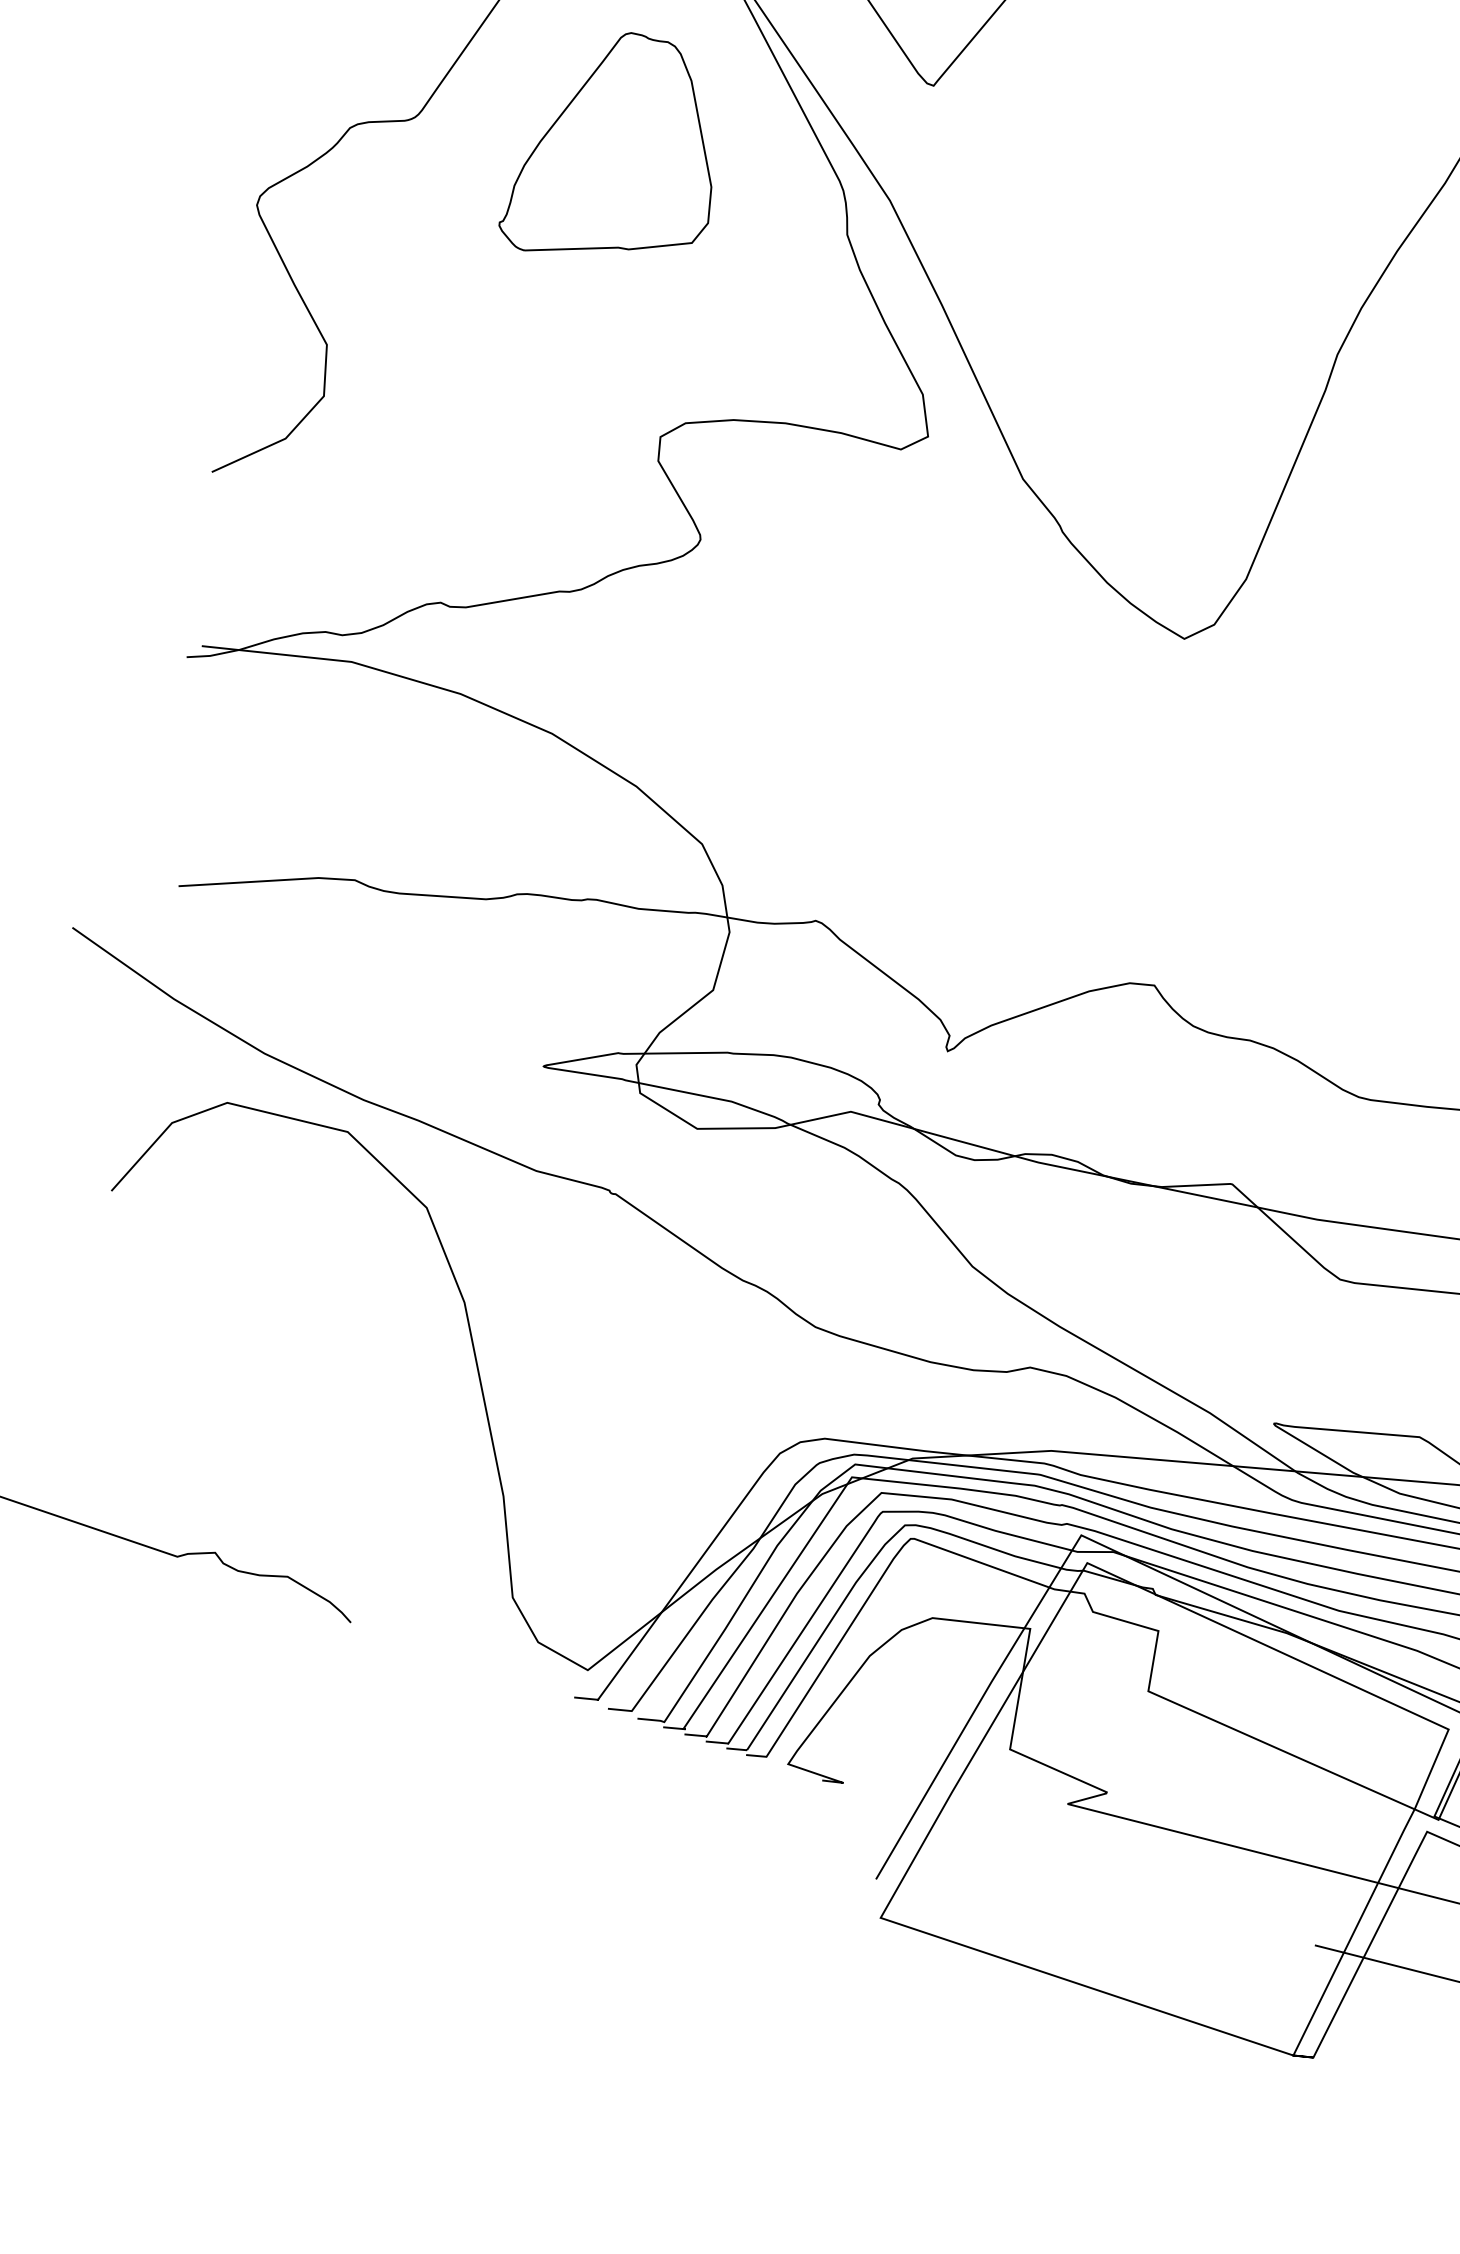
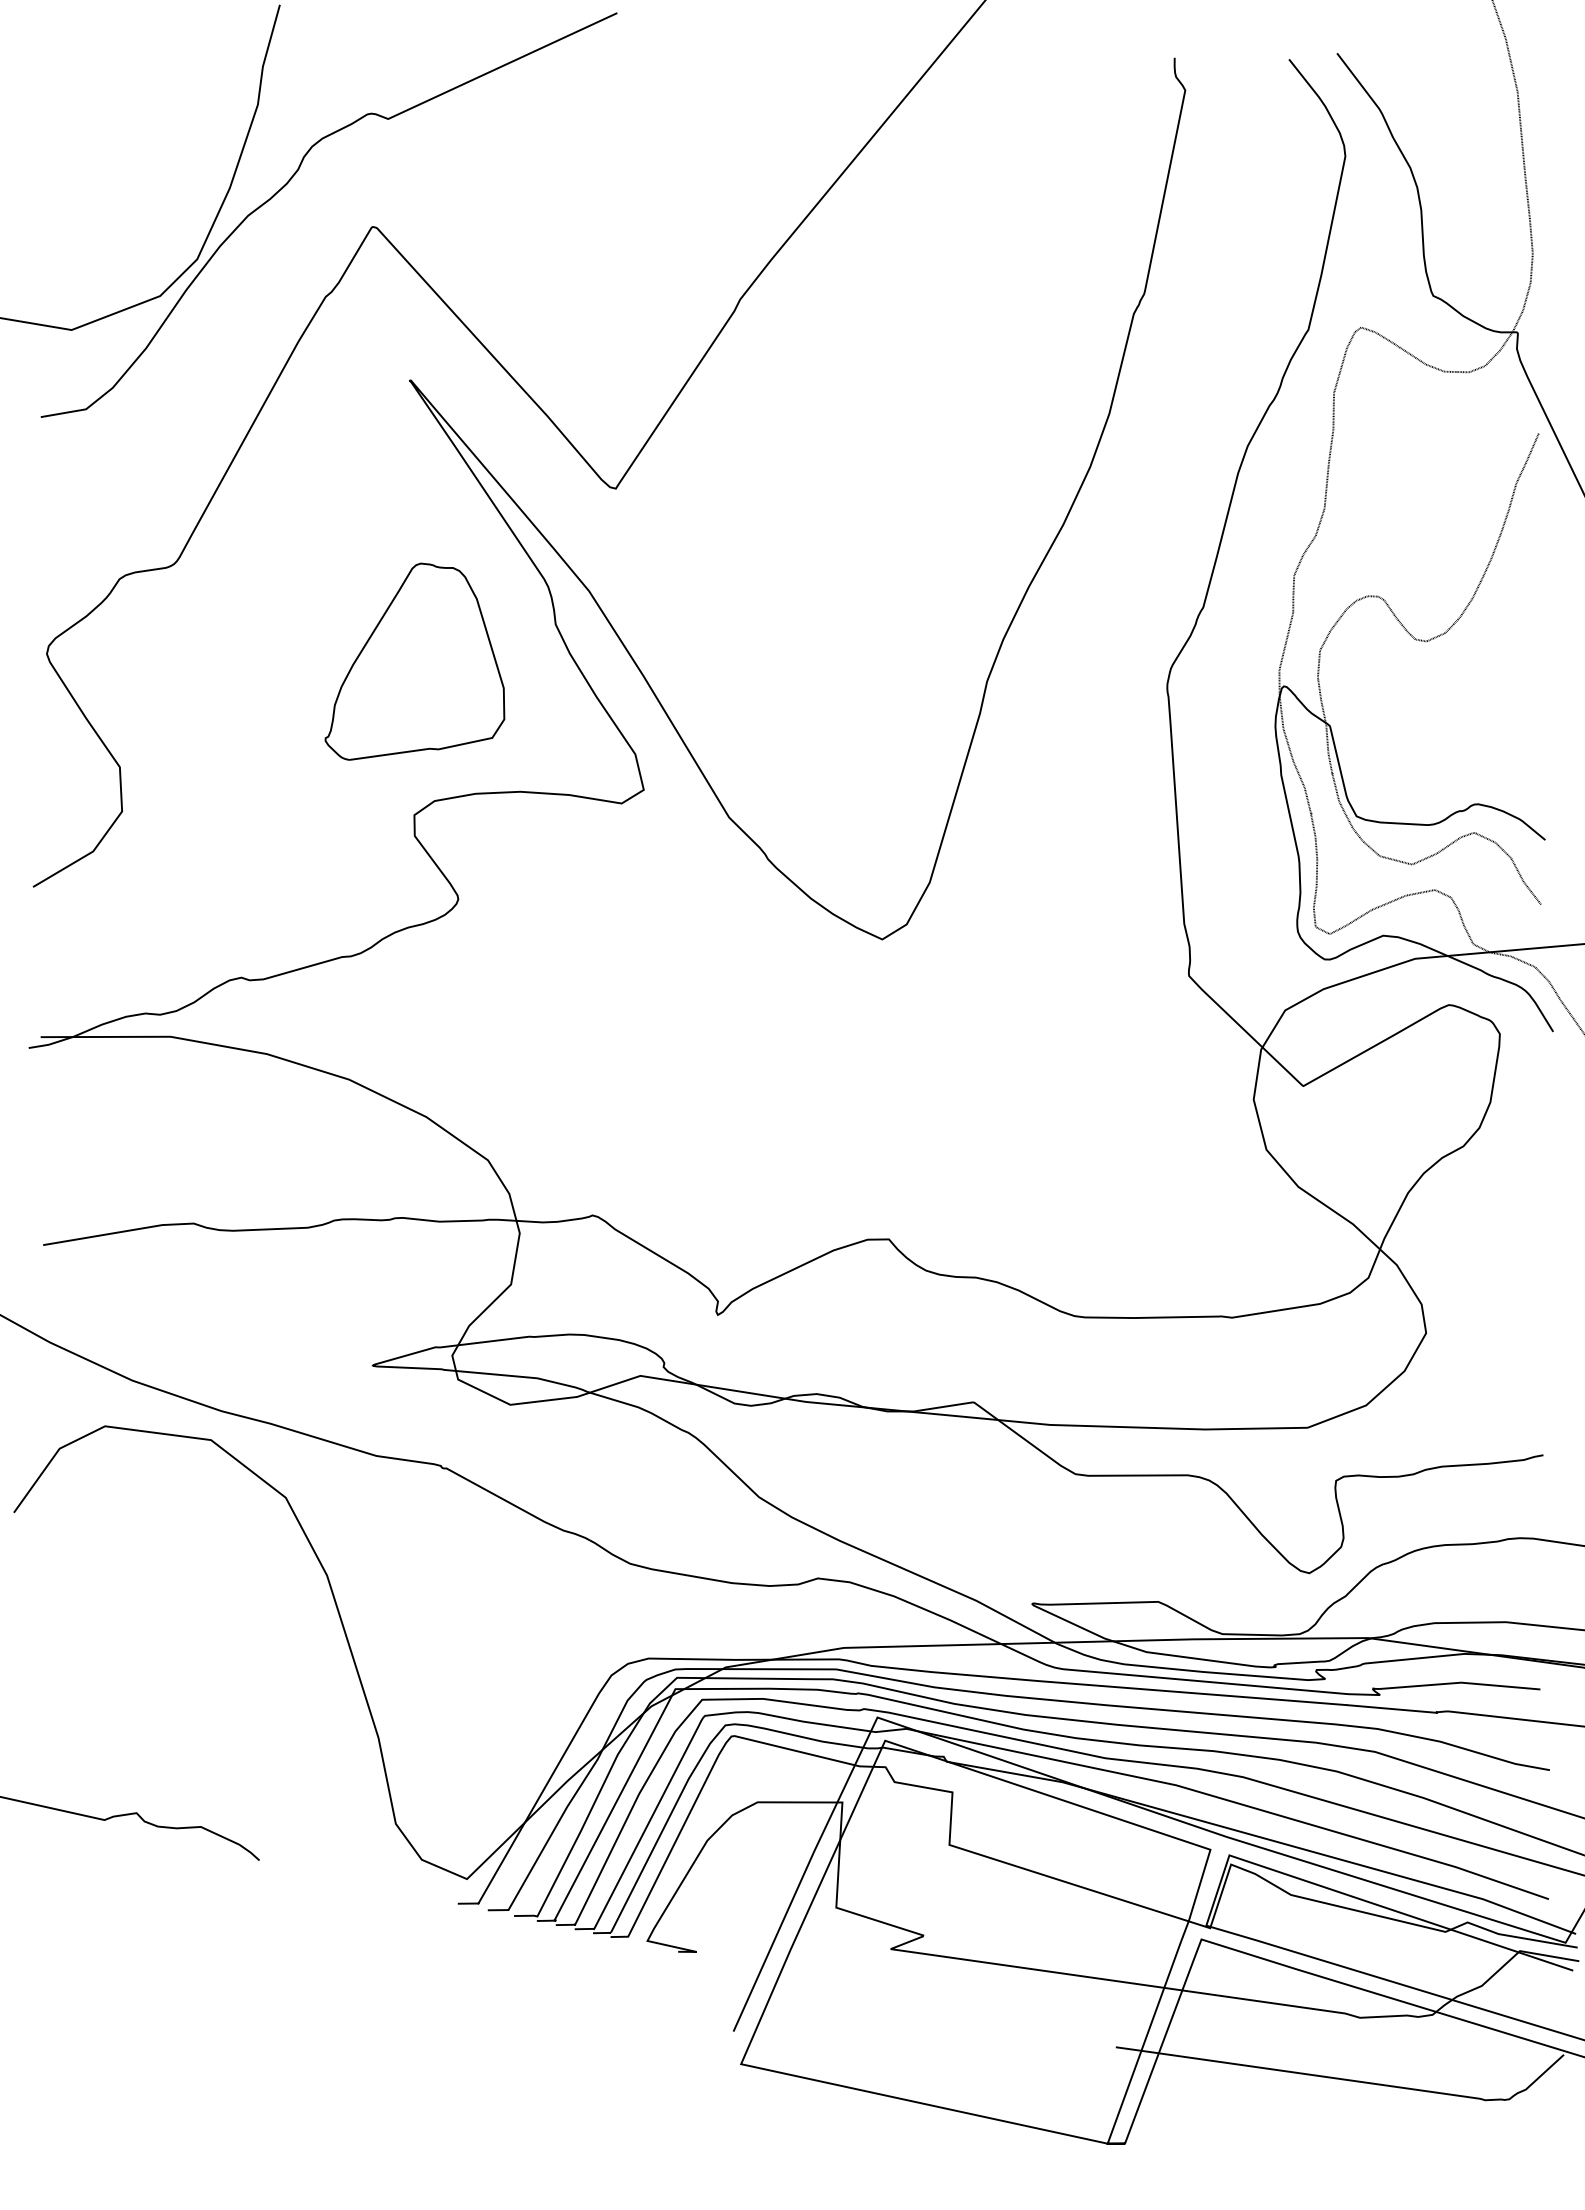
part: (611, 145) -> (414, 661), moved

